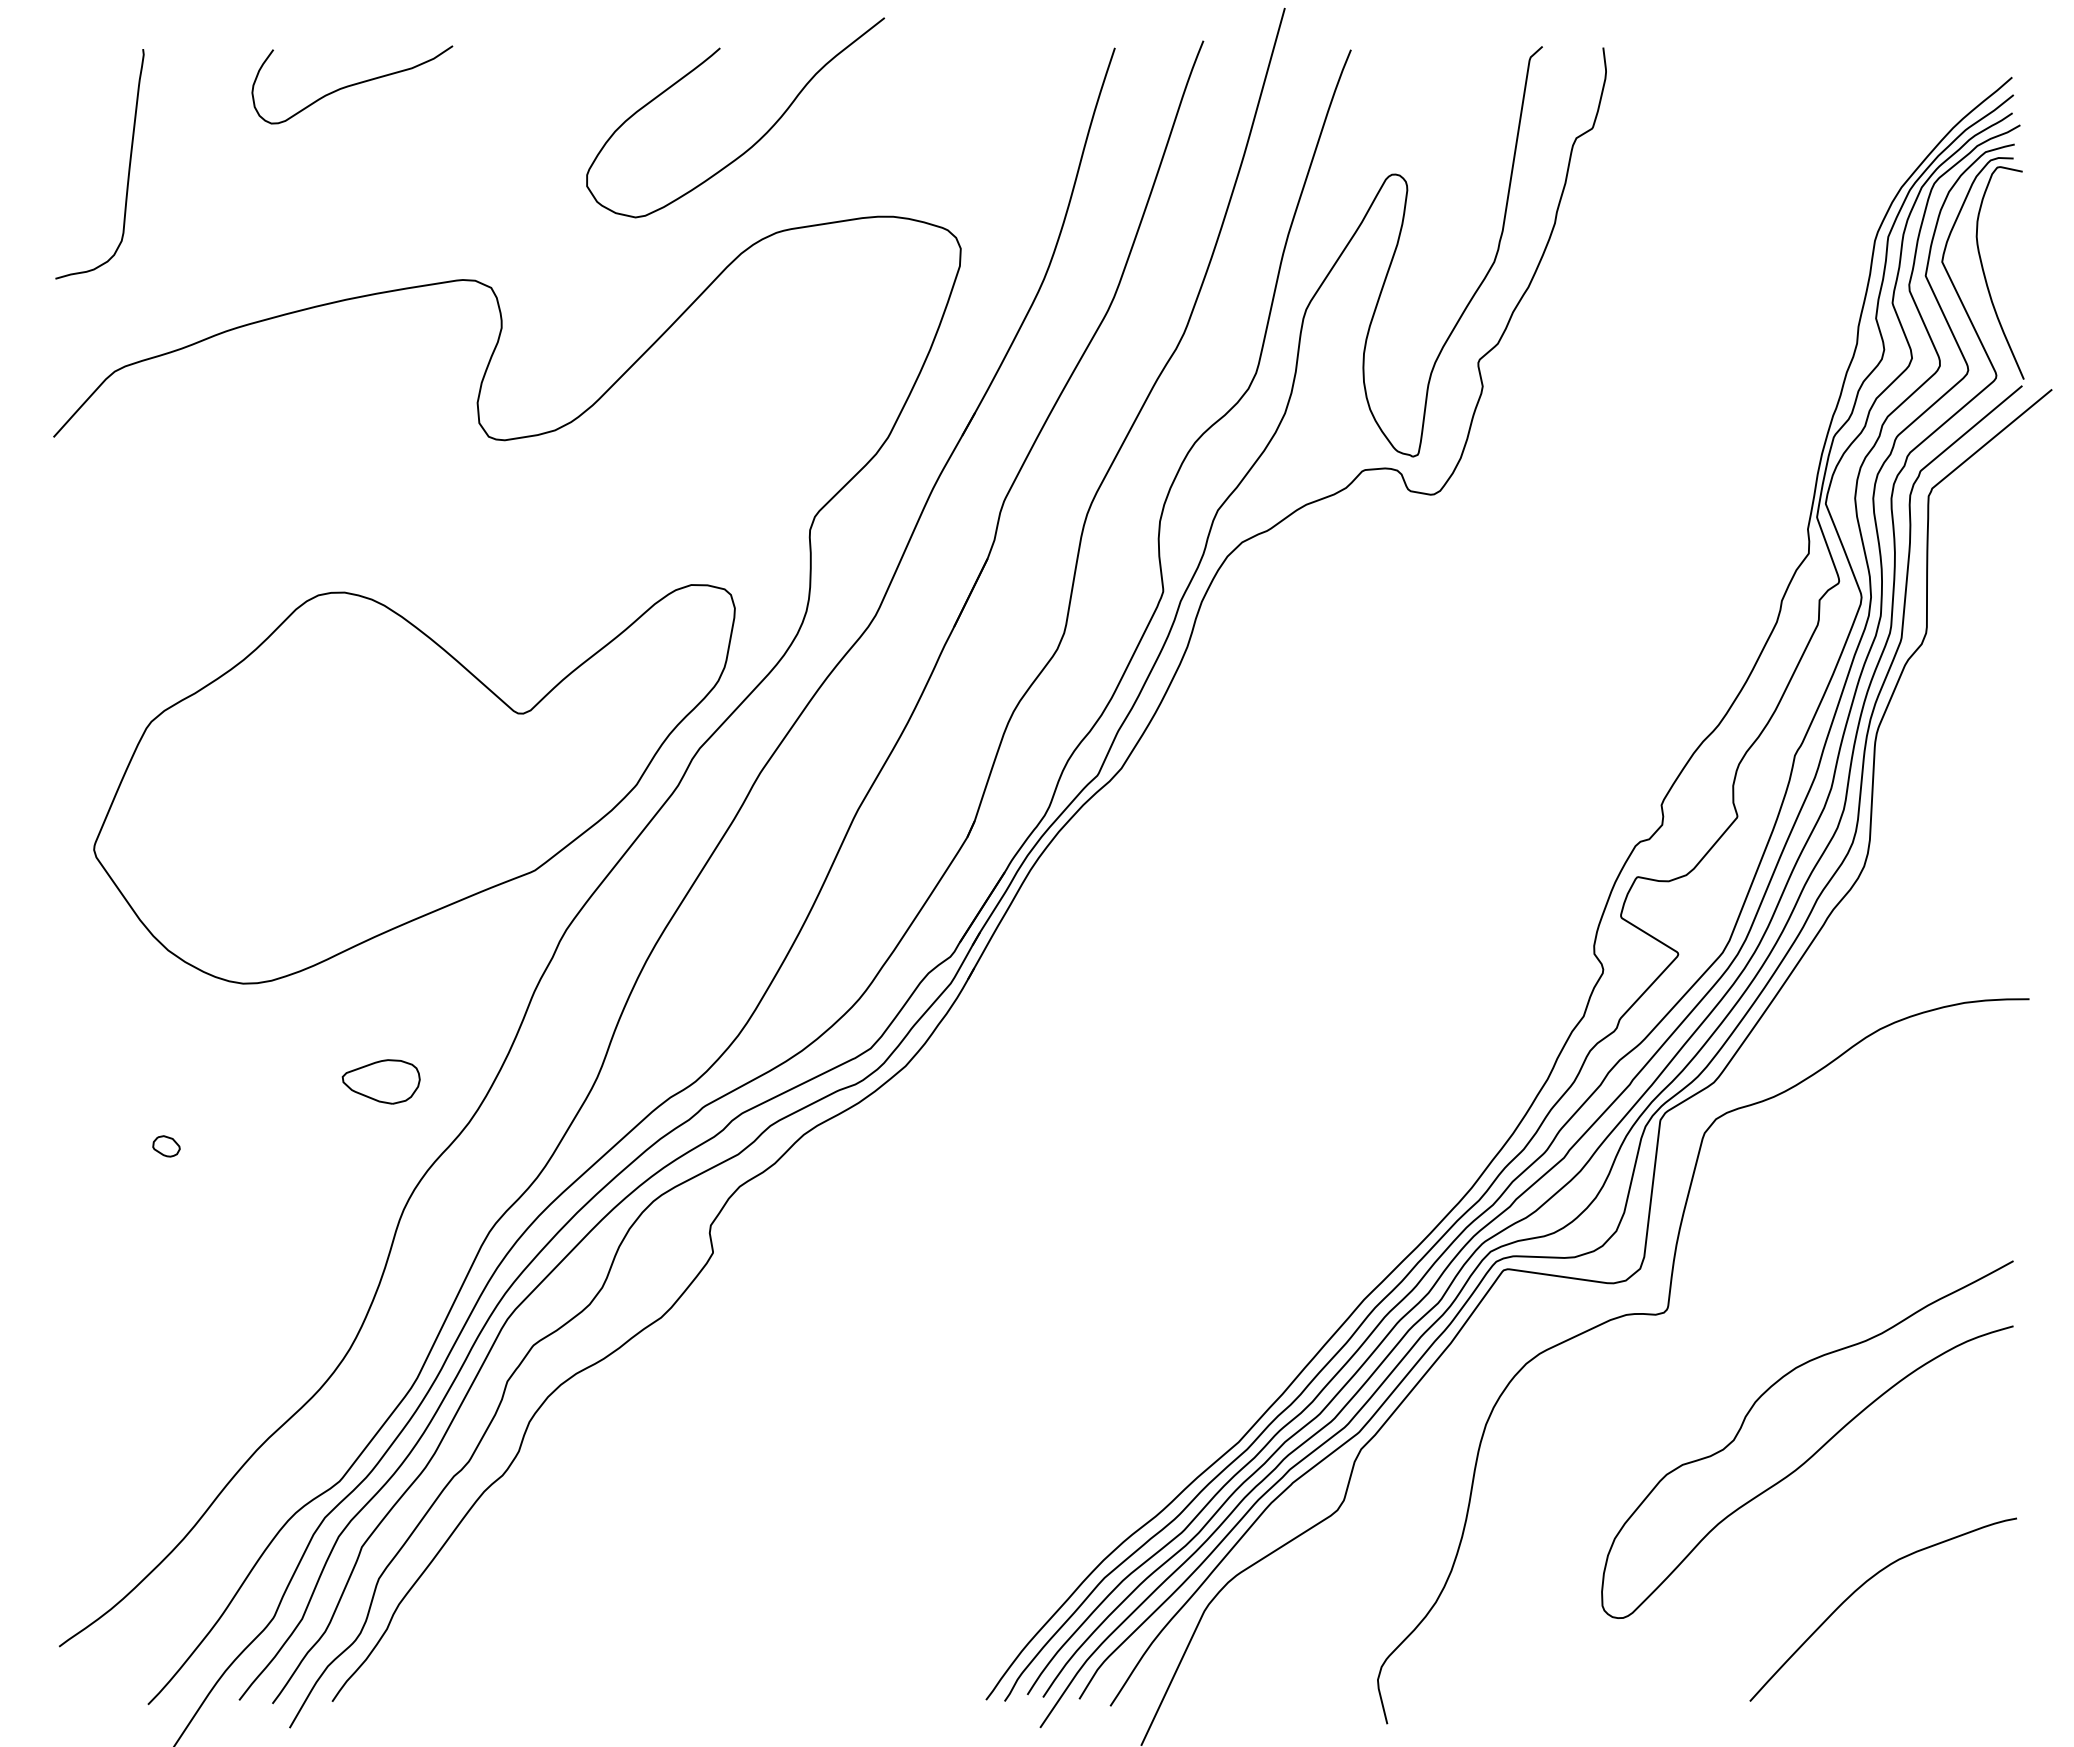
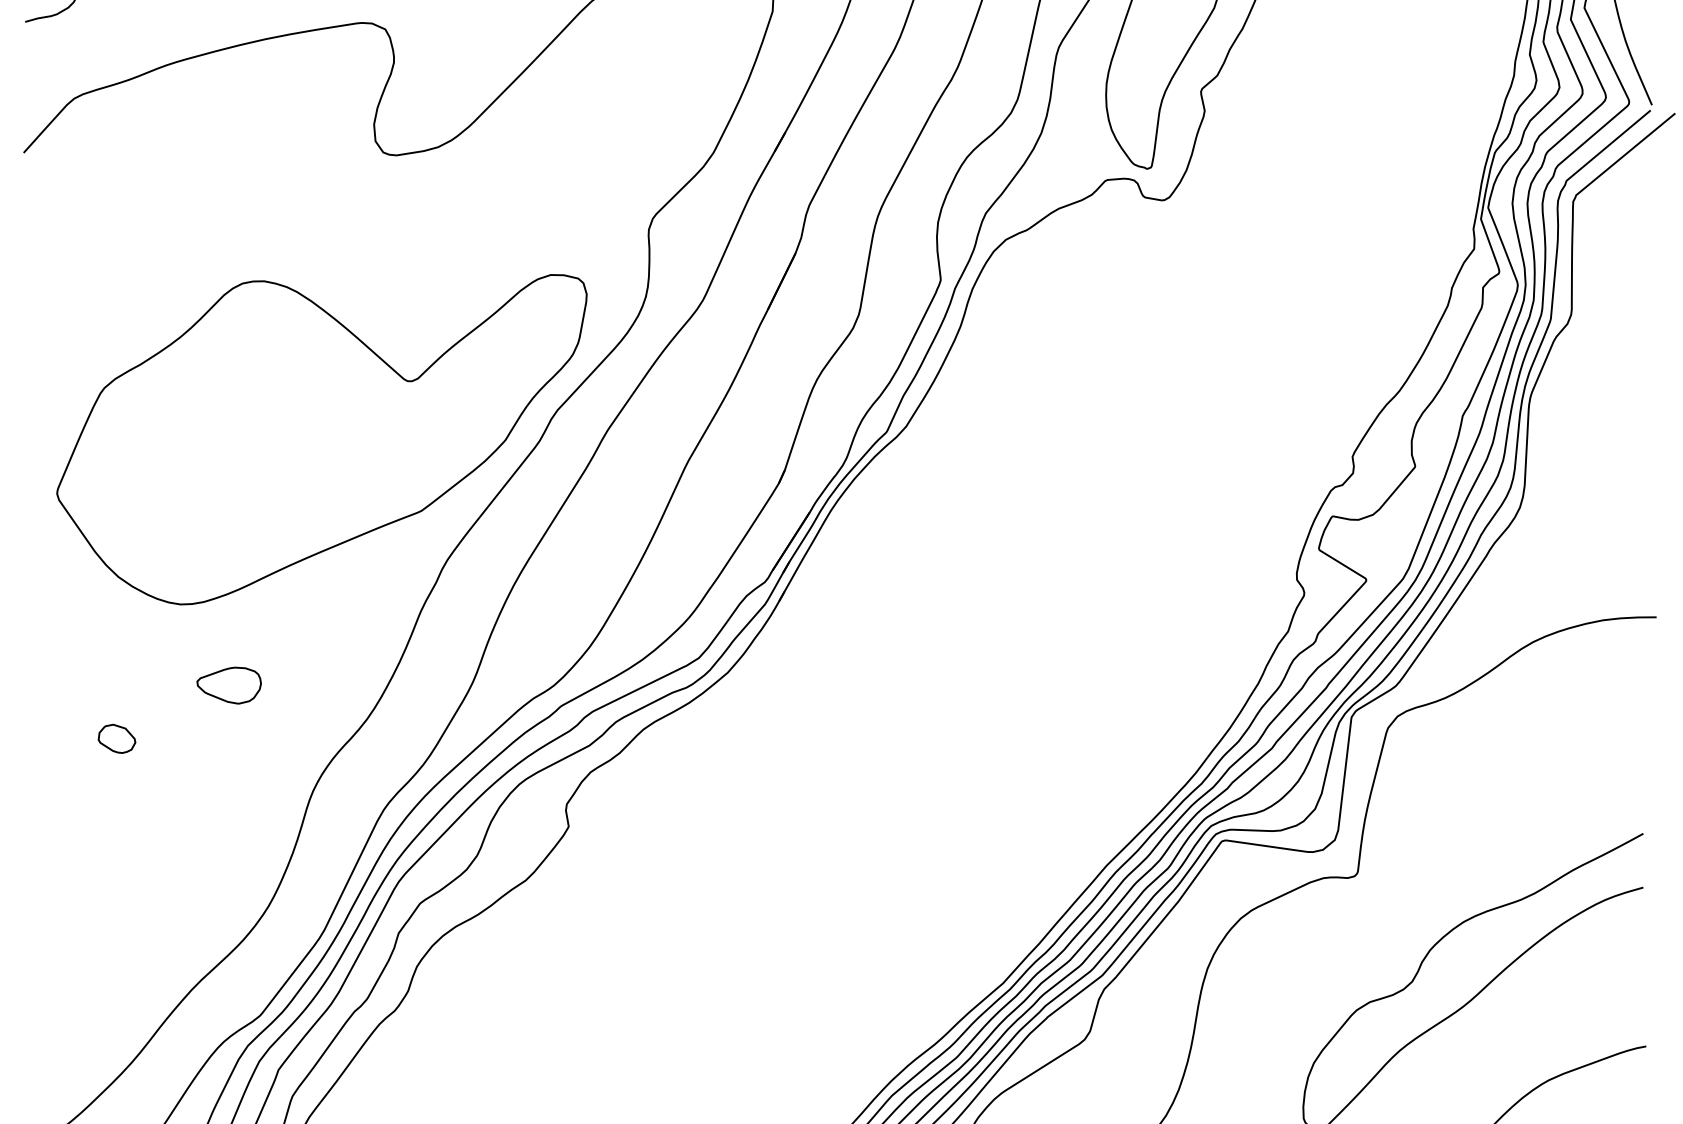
part: (380, 1081) -> (228, 685), moved
part: (166, 1146) -> (117, 739), size x1.67

